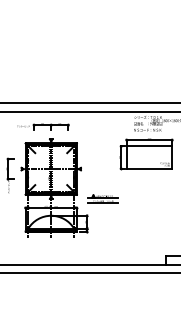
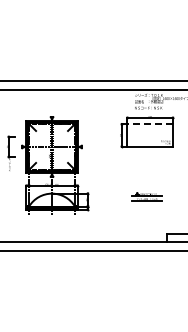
part: (43, 126) -> (44, 104), removed
line: (149, 146) -> (150, 124), solid -> dashed
part: (102, 198) -> (146, 196), moved

